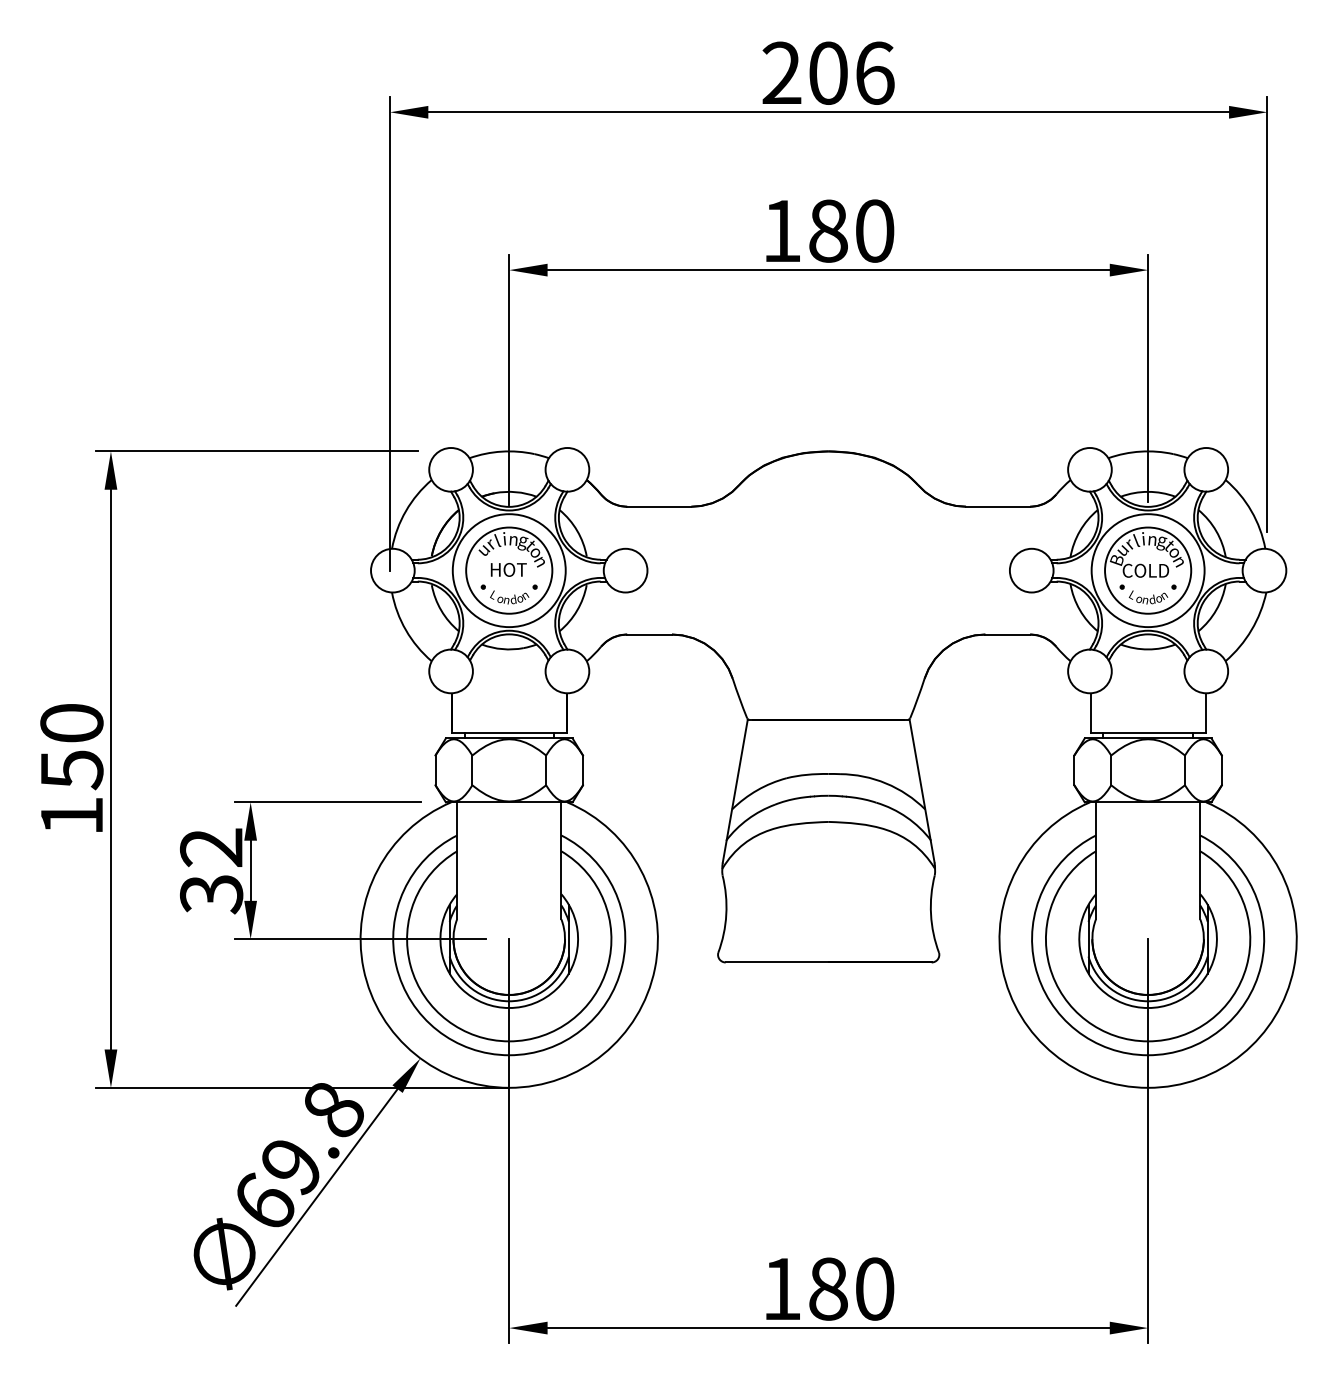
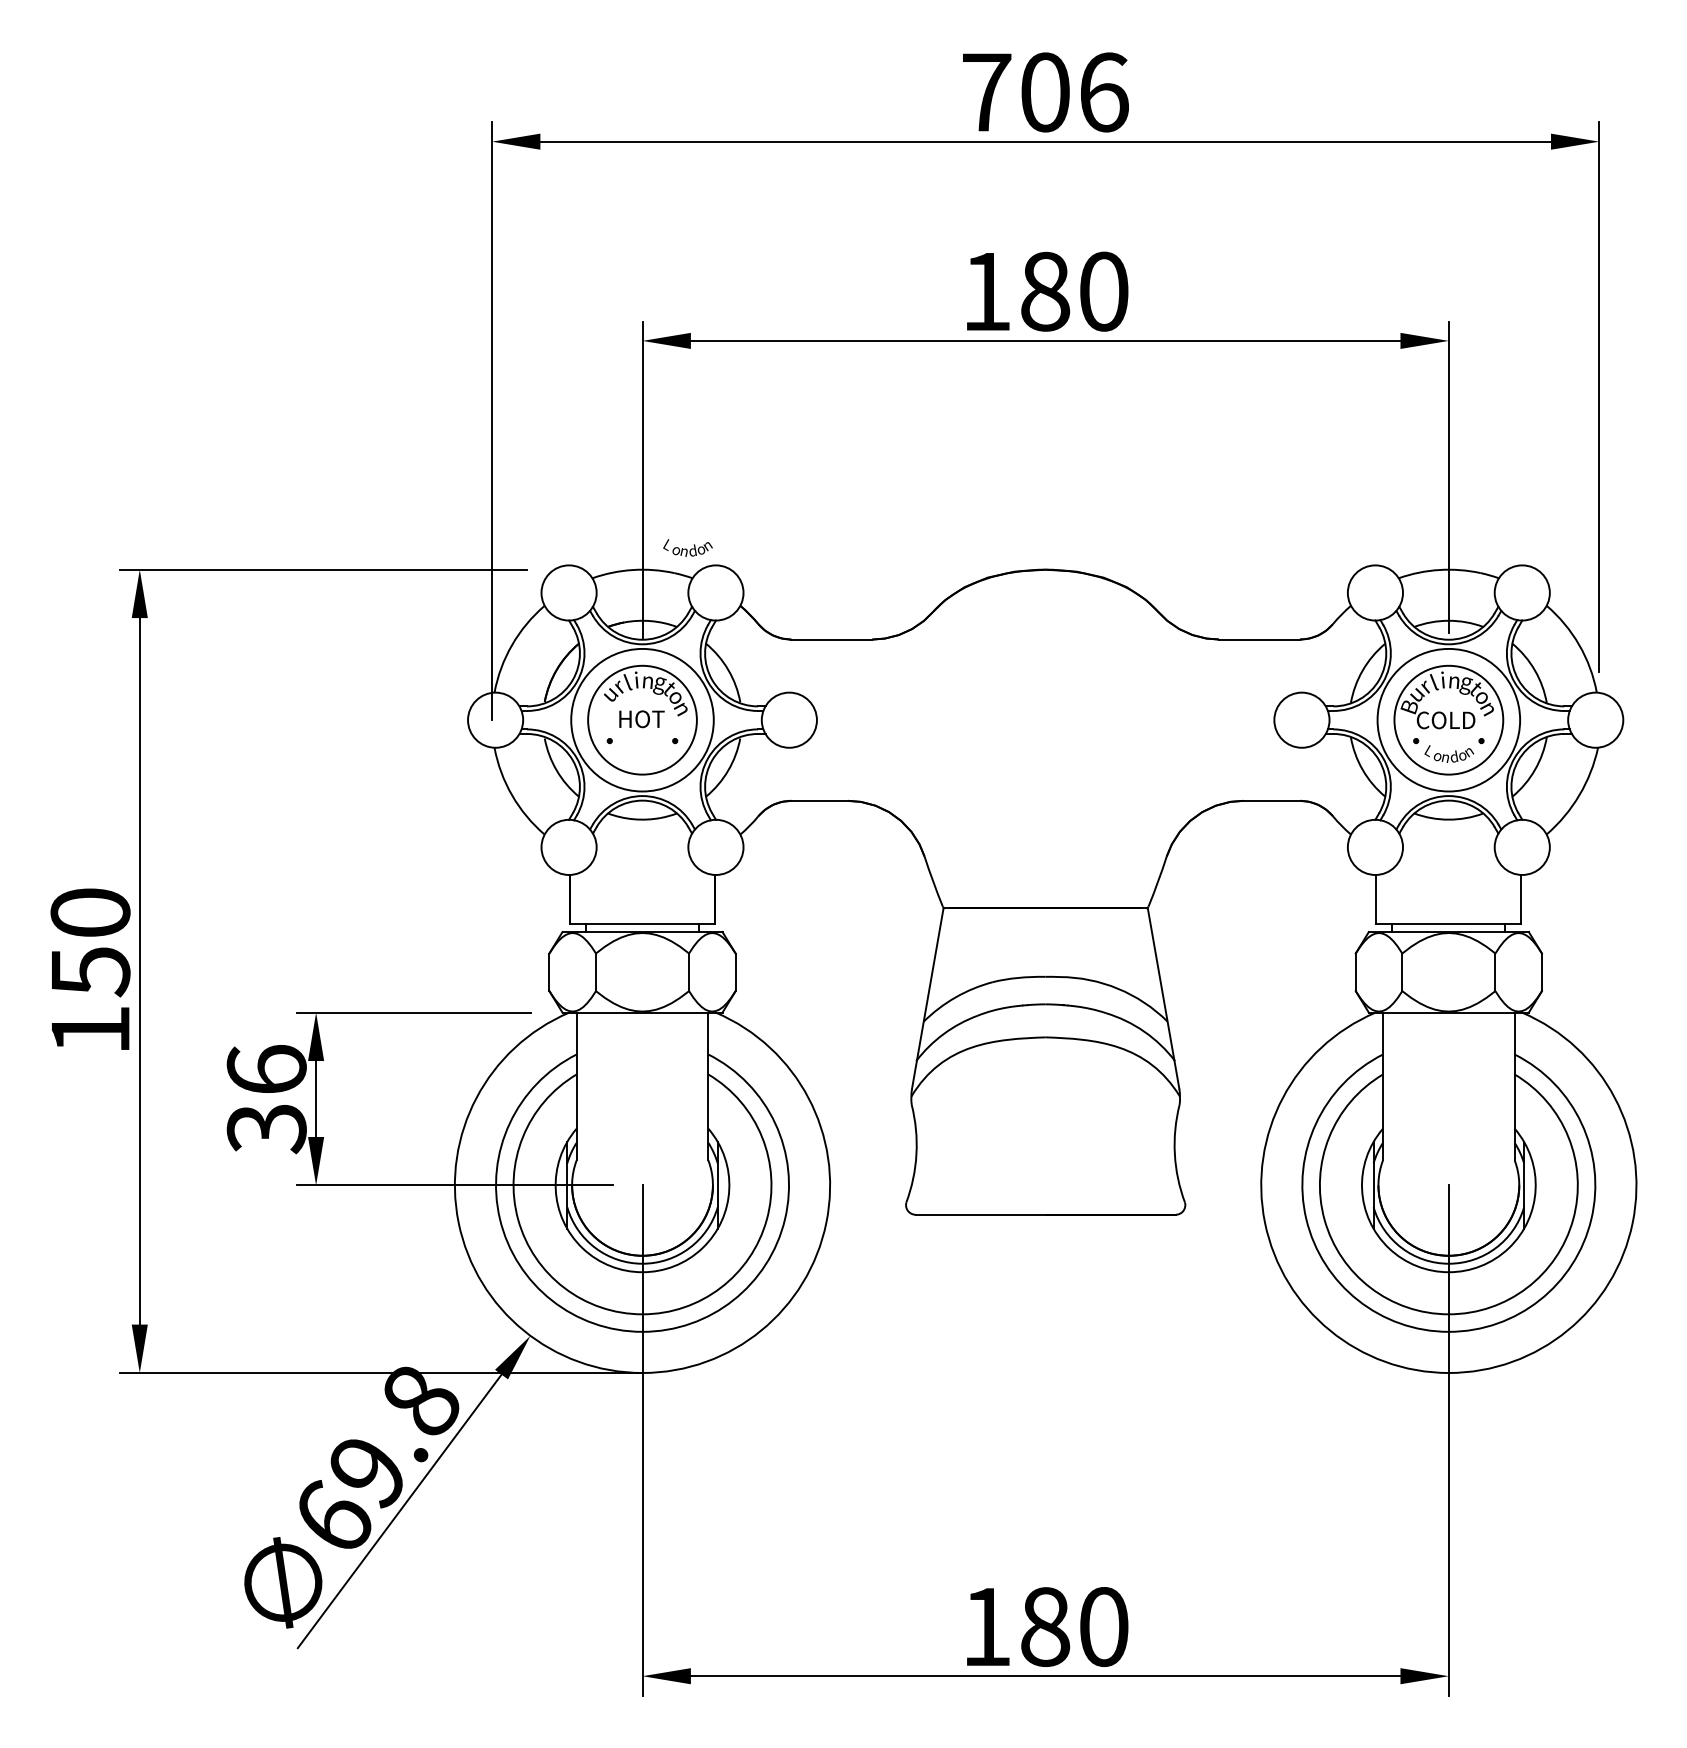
text: (781, 72) -> (986, 91), 206 -> 706
text: (509, 597) -> (687, 547), moved
text: (211, 847) -> (266, 1069), 32 -> 36

